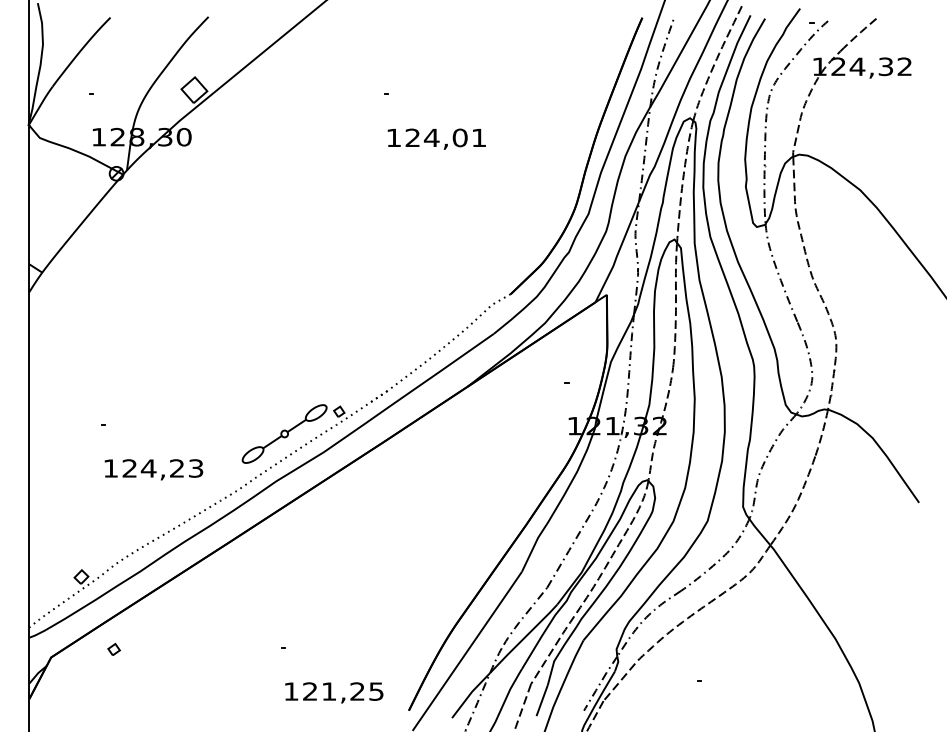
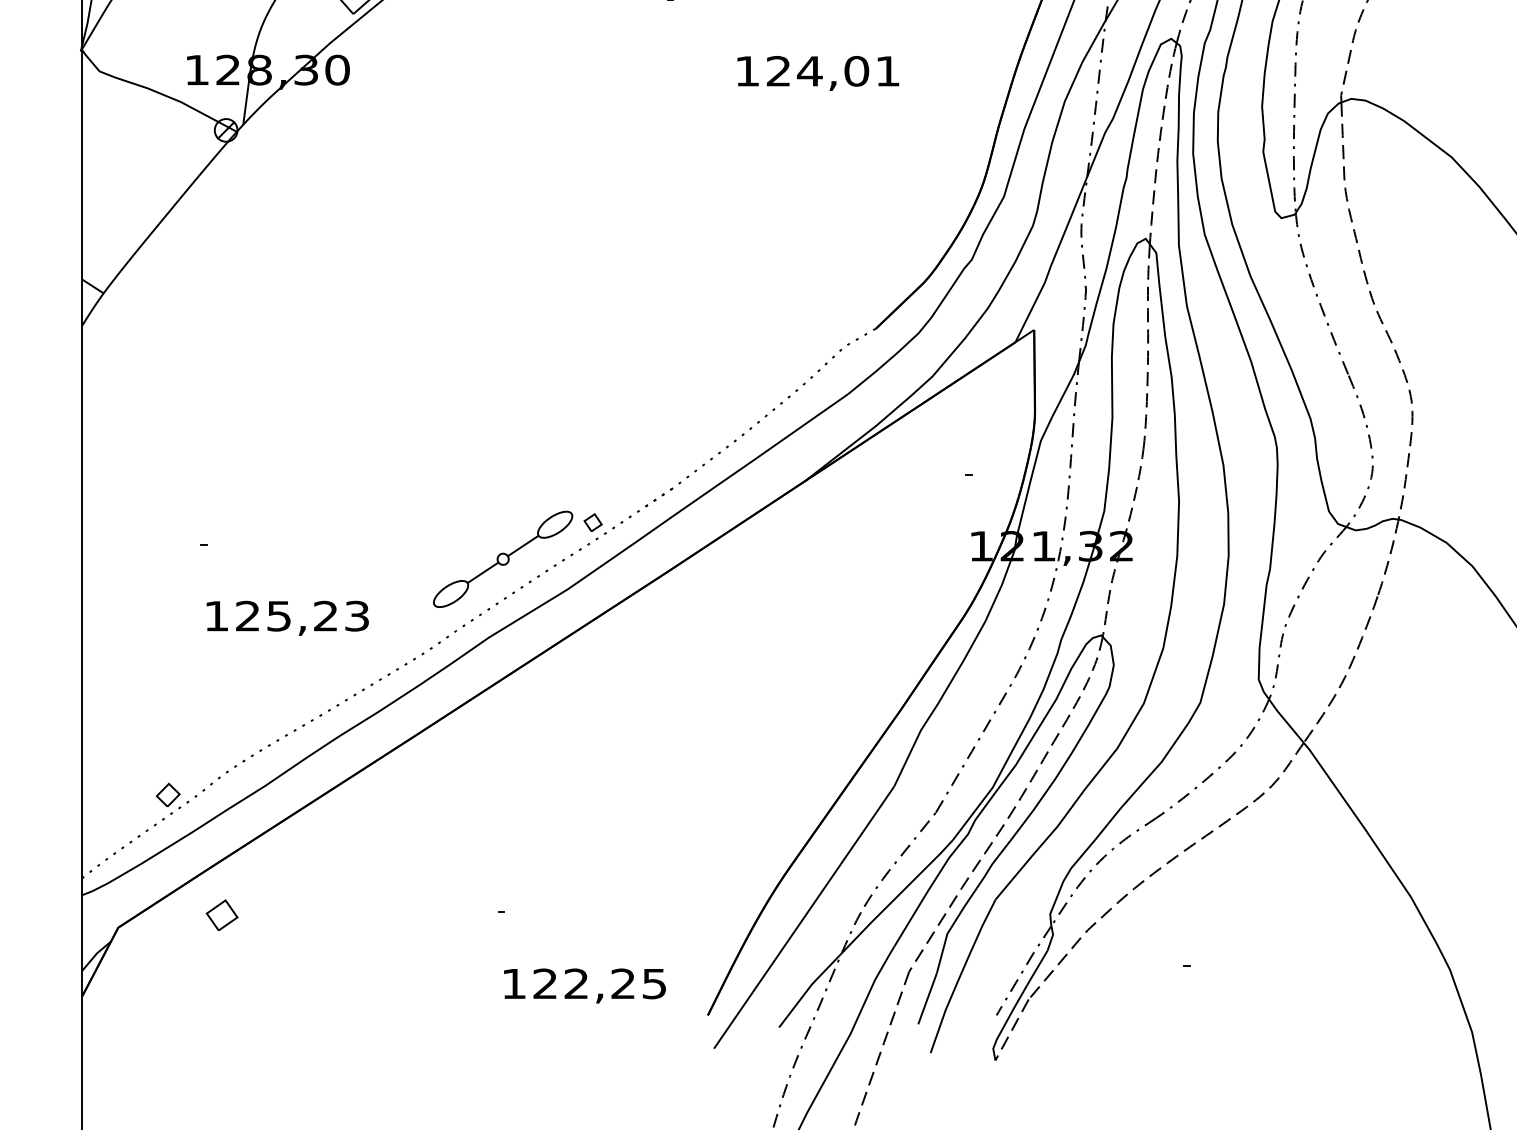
text: (436, 138) -> (817, 72), moved
text: (148, 468) -> (278, 616), 124,23 -> 125,23
part: (113, 648) -> (221, 912), size x1.6
text: (328, 691) -> (575, 983), 121,25 -> 122,25

